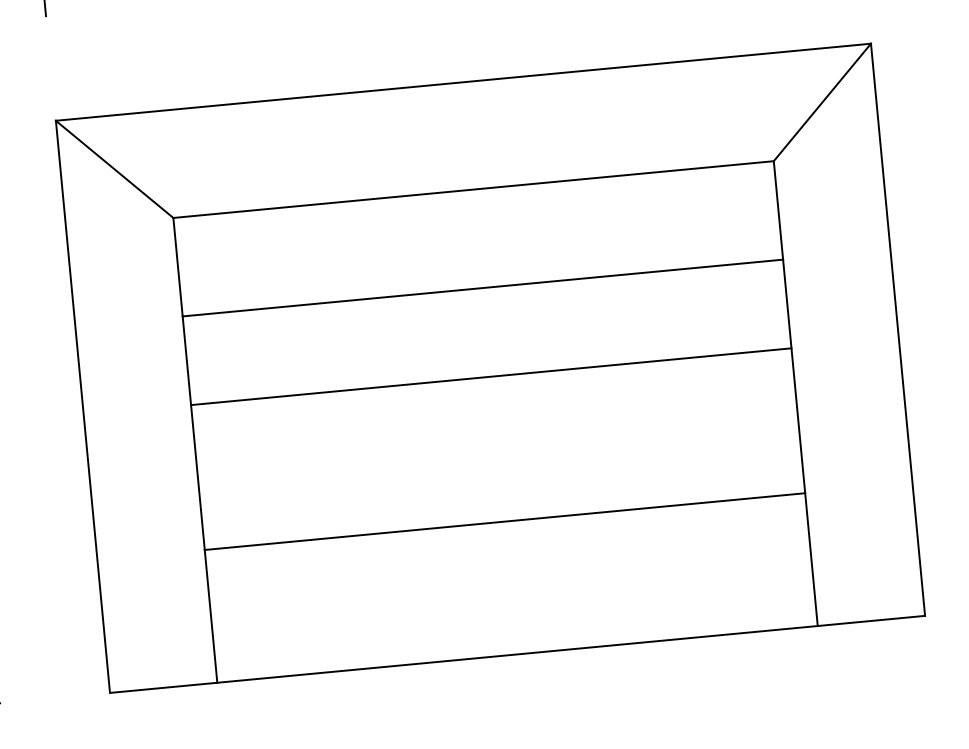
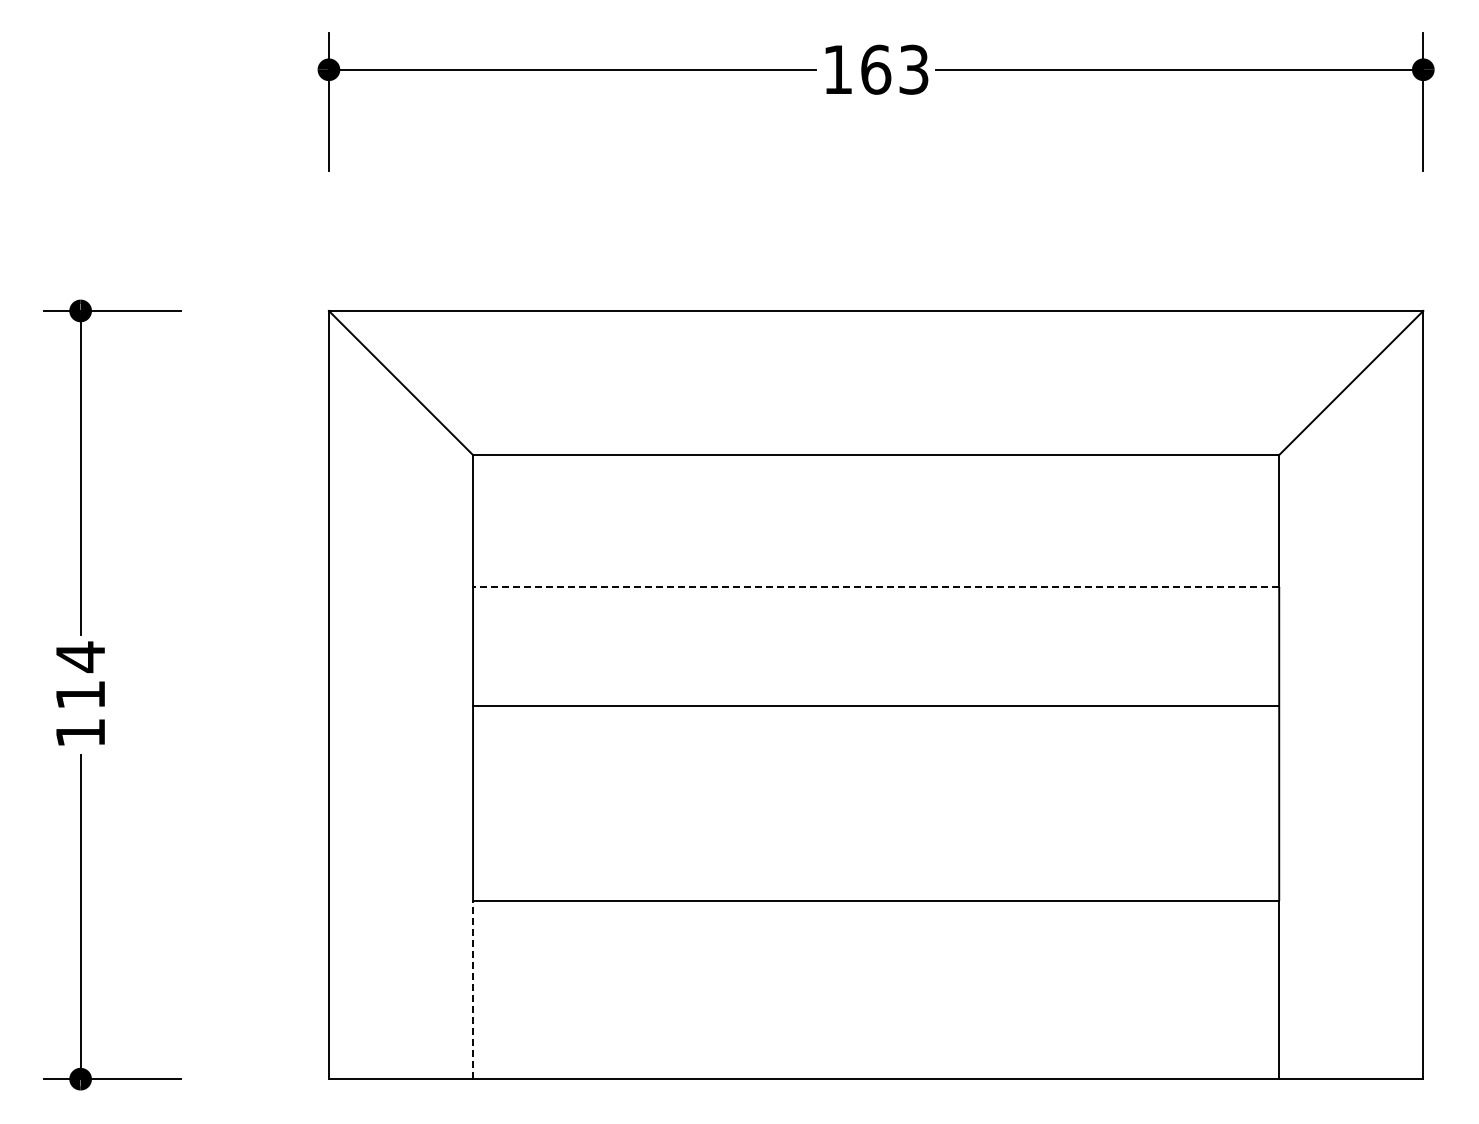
line: (482, 288) -> (875, 587), solid -> dashed
line: (211, 615) -> (473, 989), solid -> dashed

